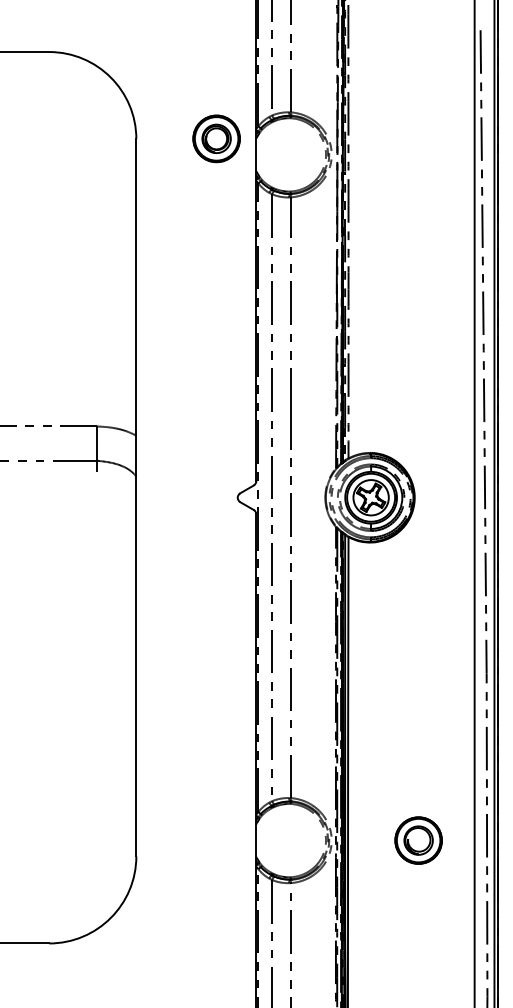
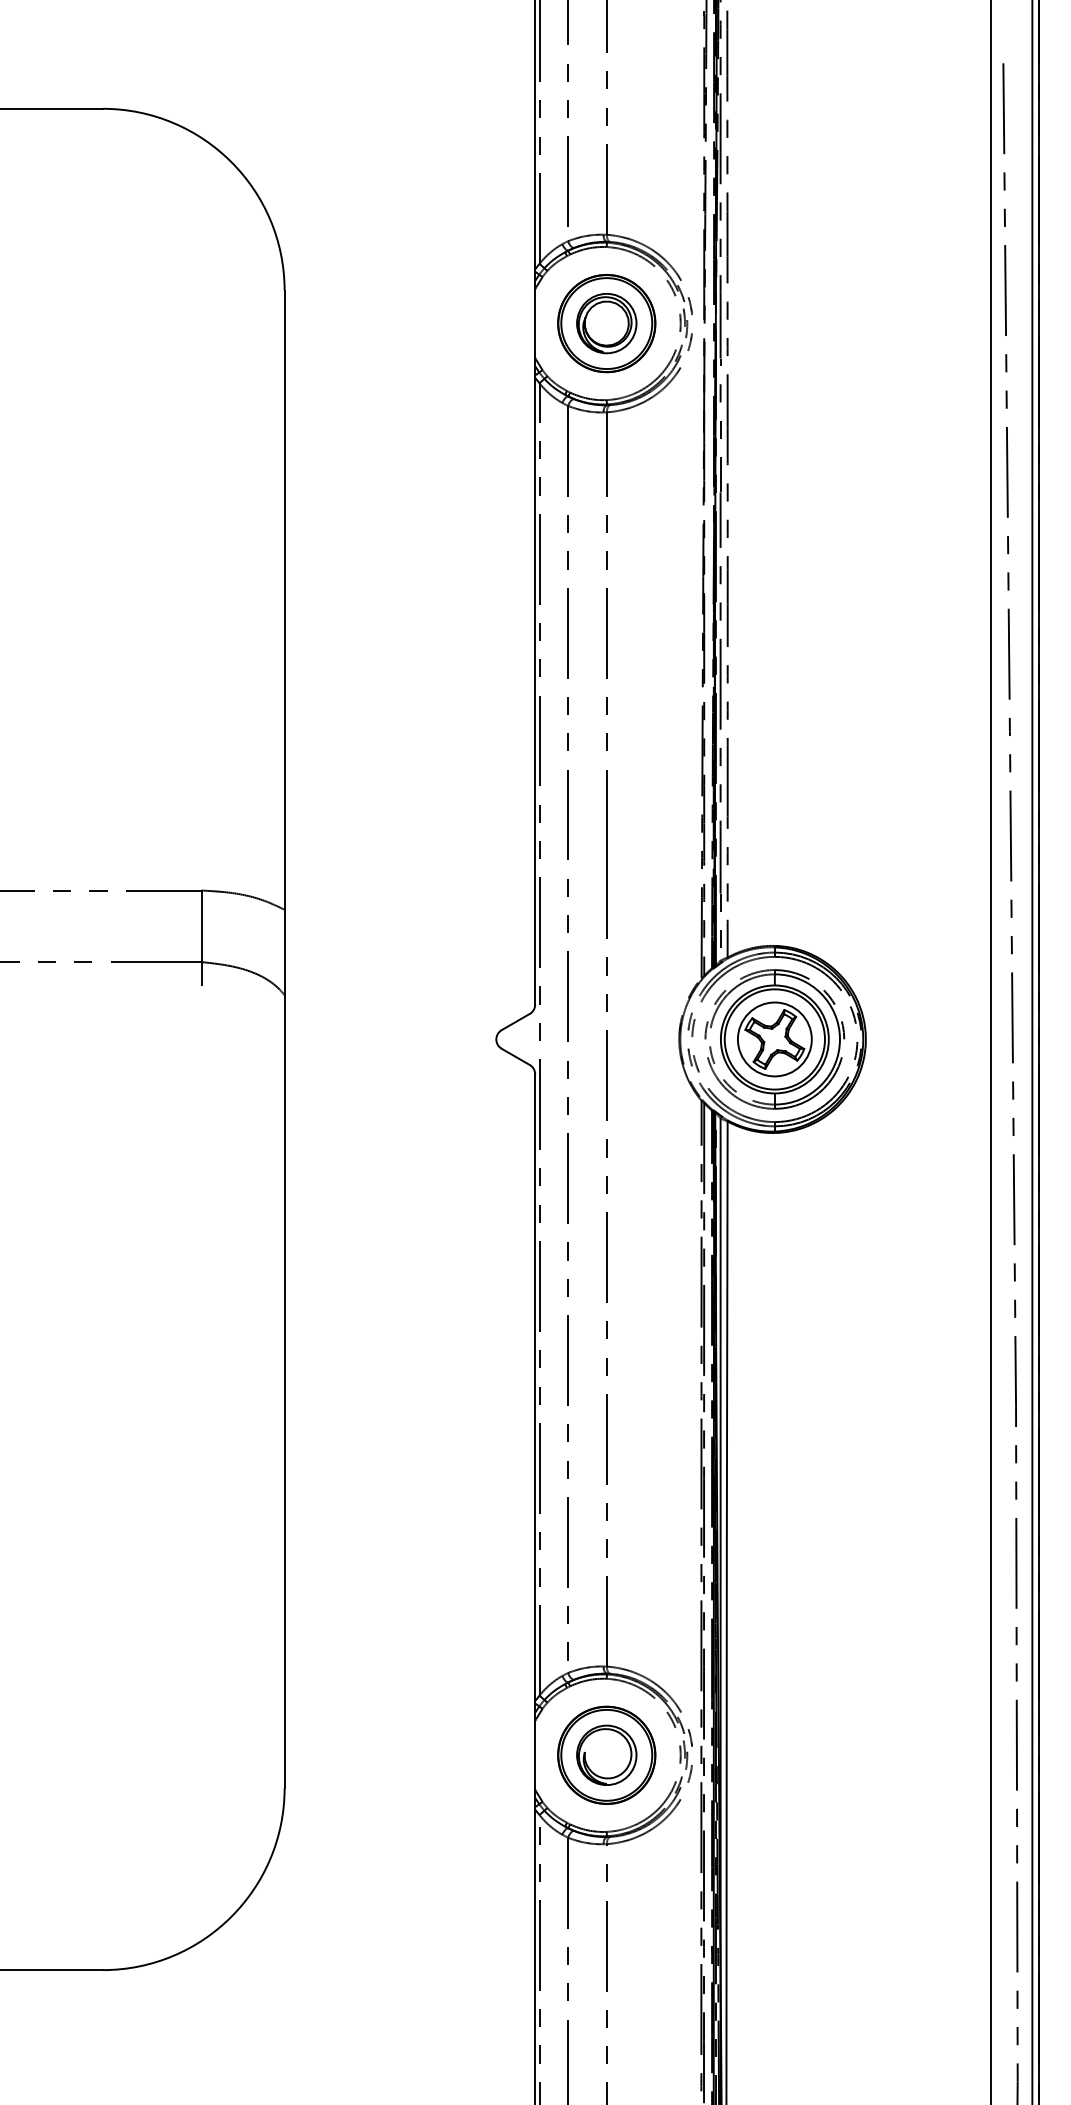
part: (216, 138) -> (606, 322), moved
part: (418, 840) -> (606, 1755), moved

